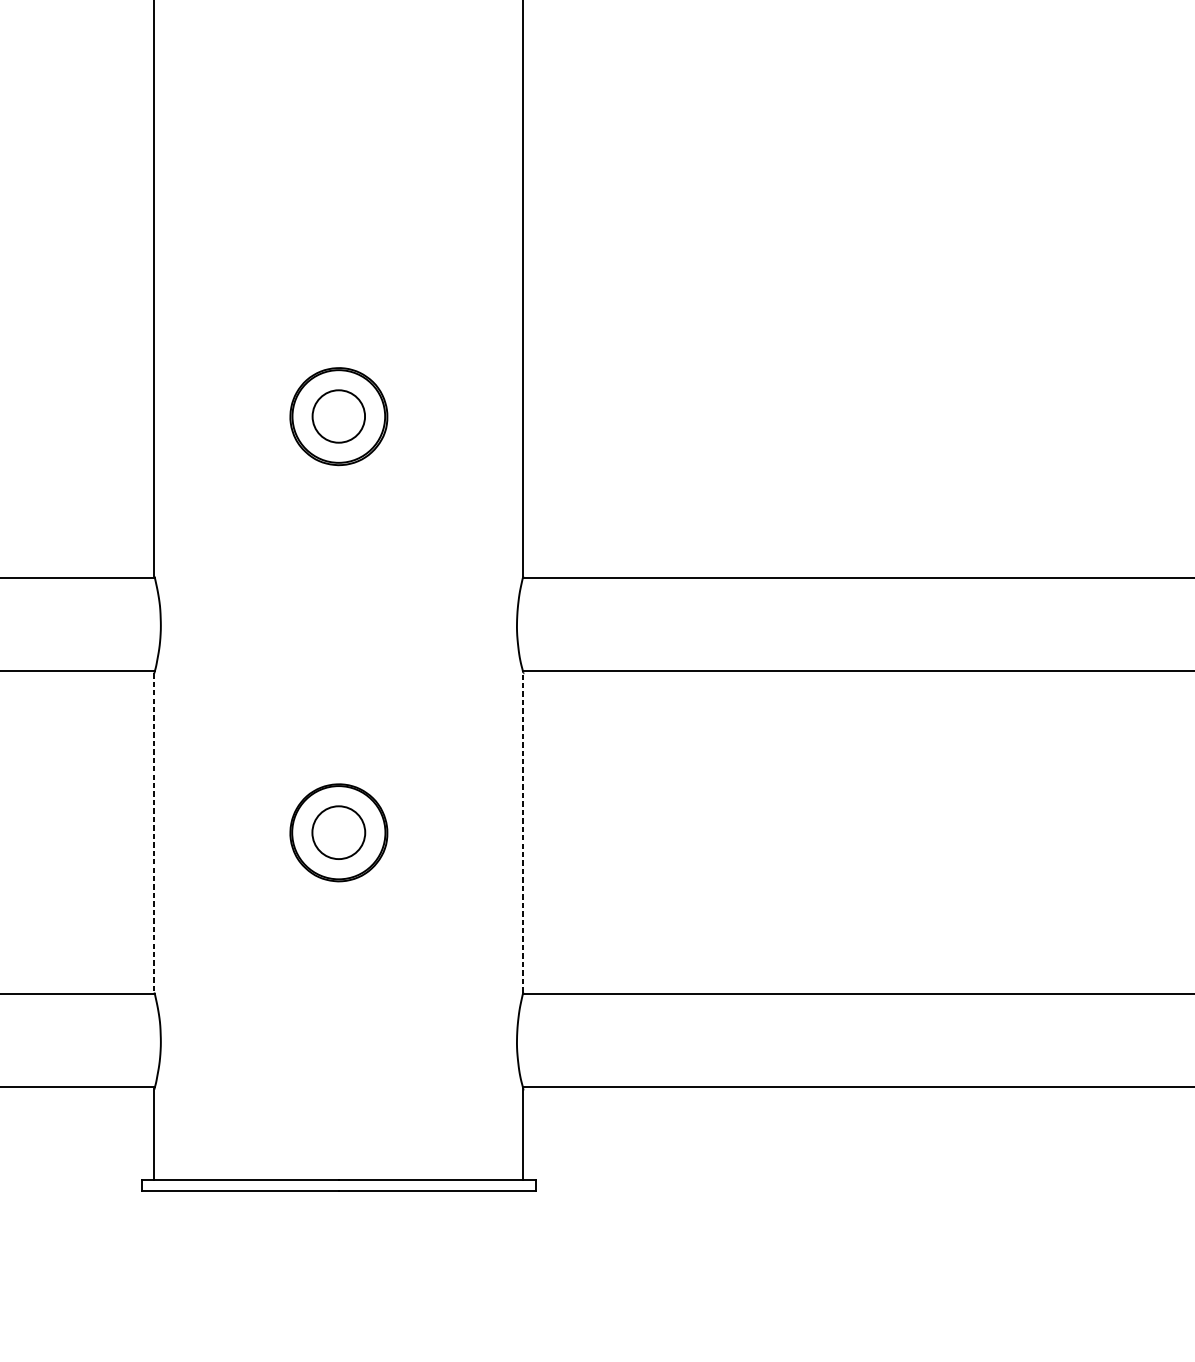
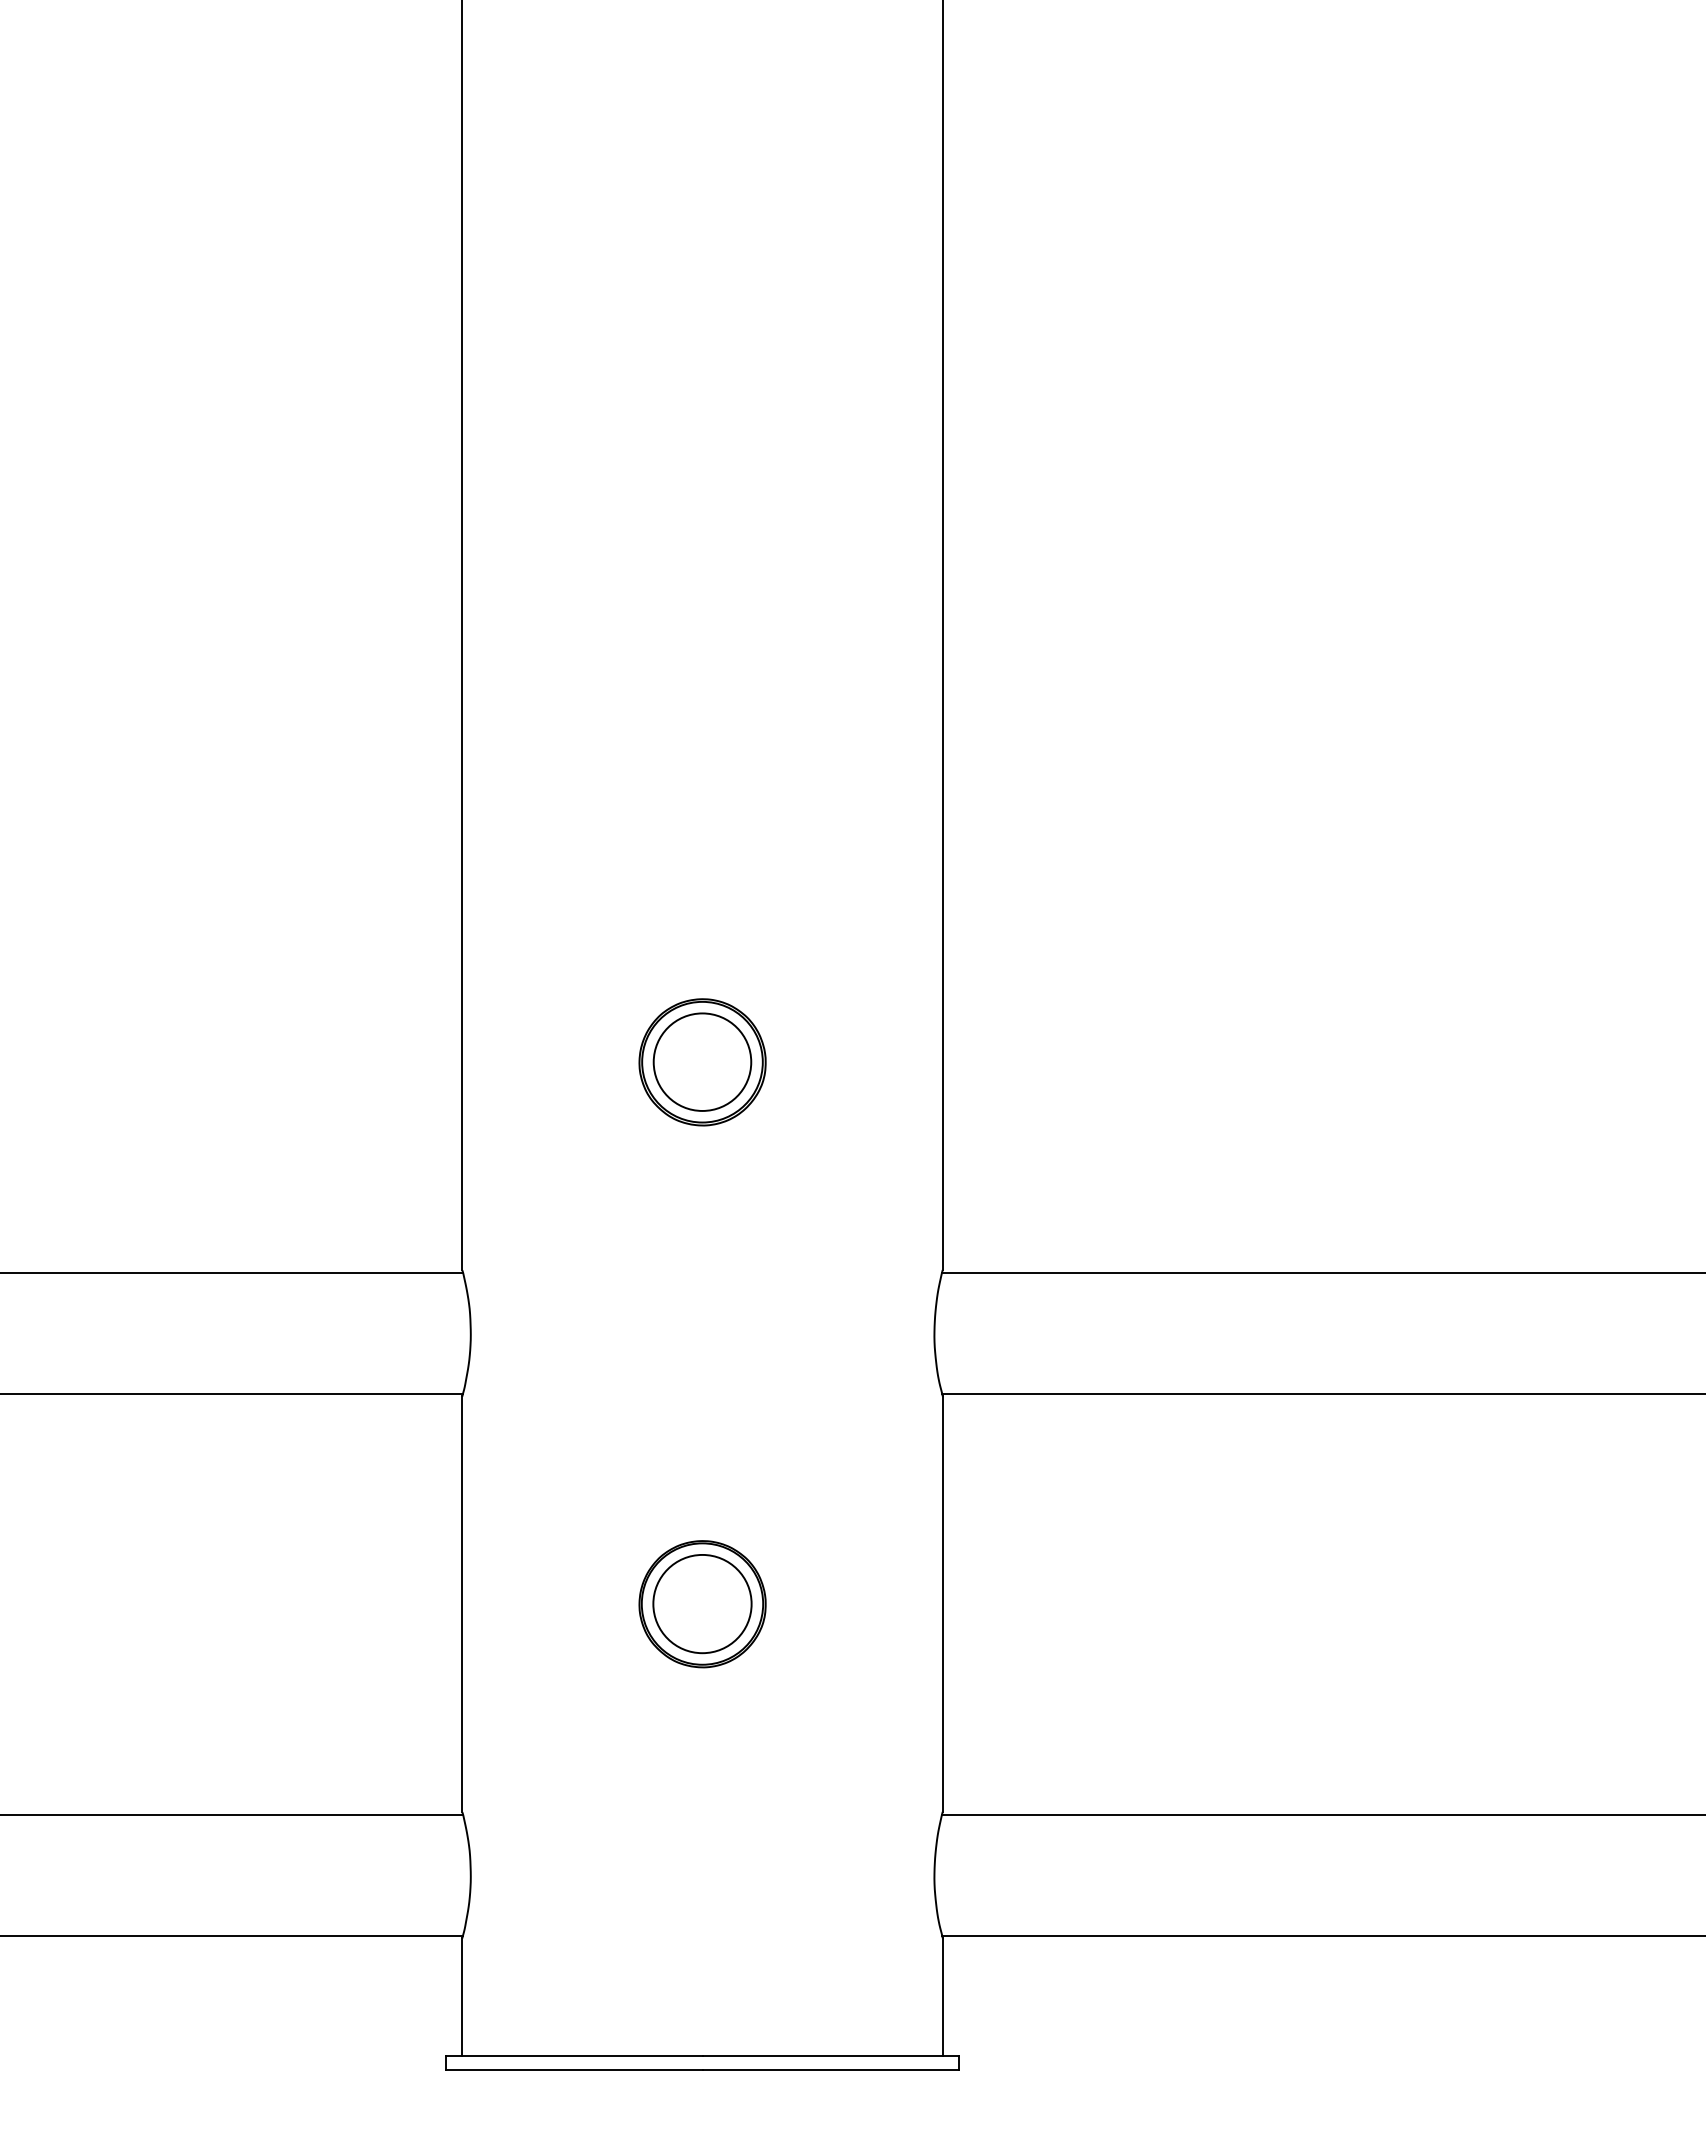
circle: (338, 415) -> (702, 1061), size x1.43
circle: (338, 832) -> (702, 1603), size x1.43
line: (154, 833) -> (462, 1604), dashed -> solid
line: (523, 833) -> (942, 1604), dashed -> solid

